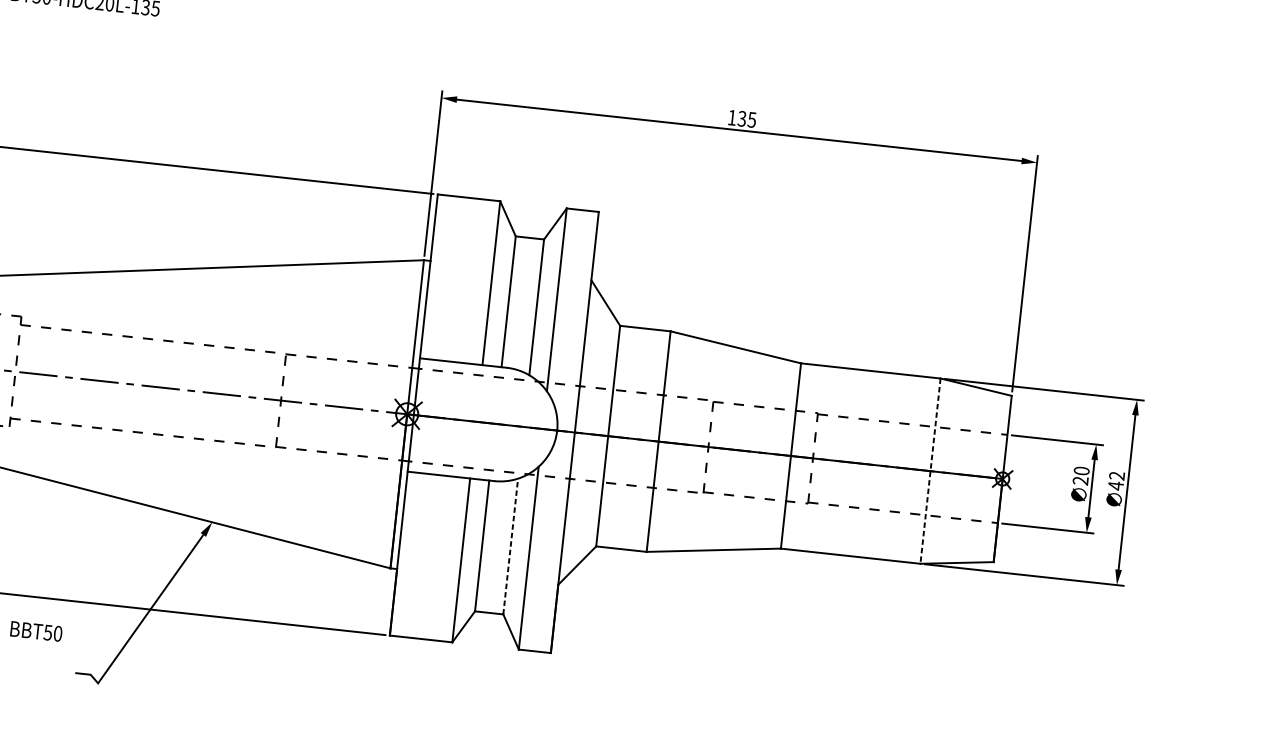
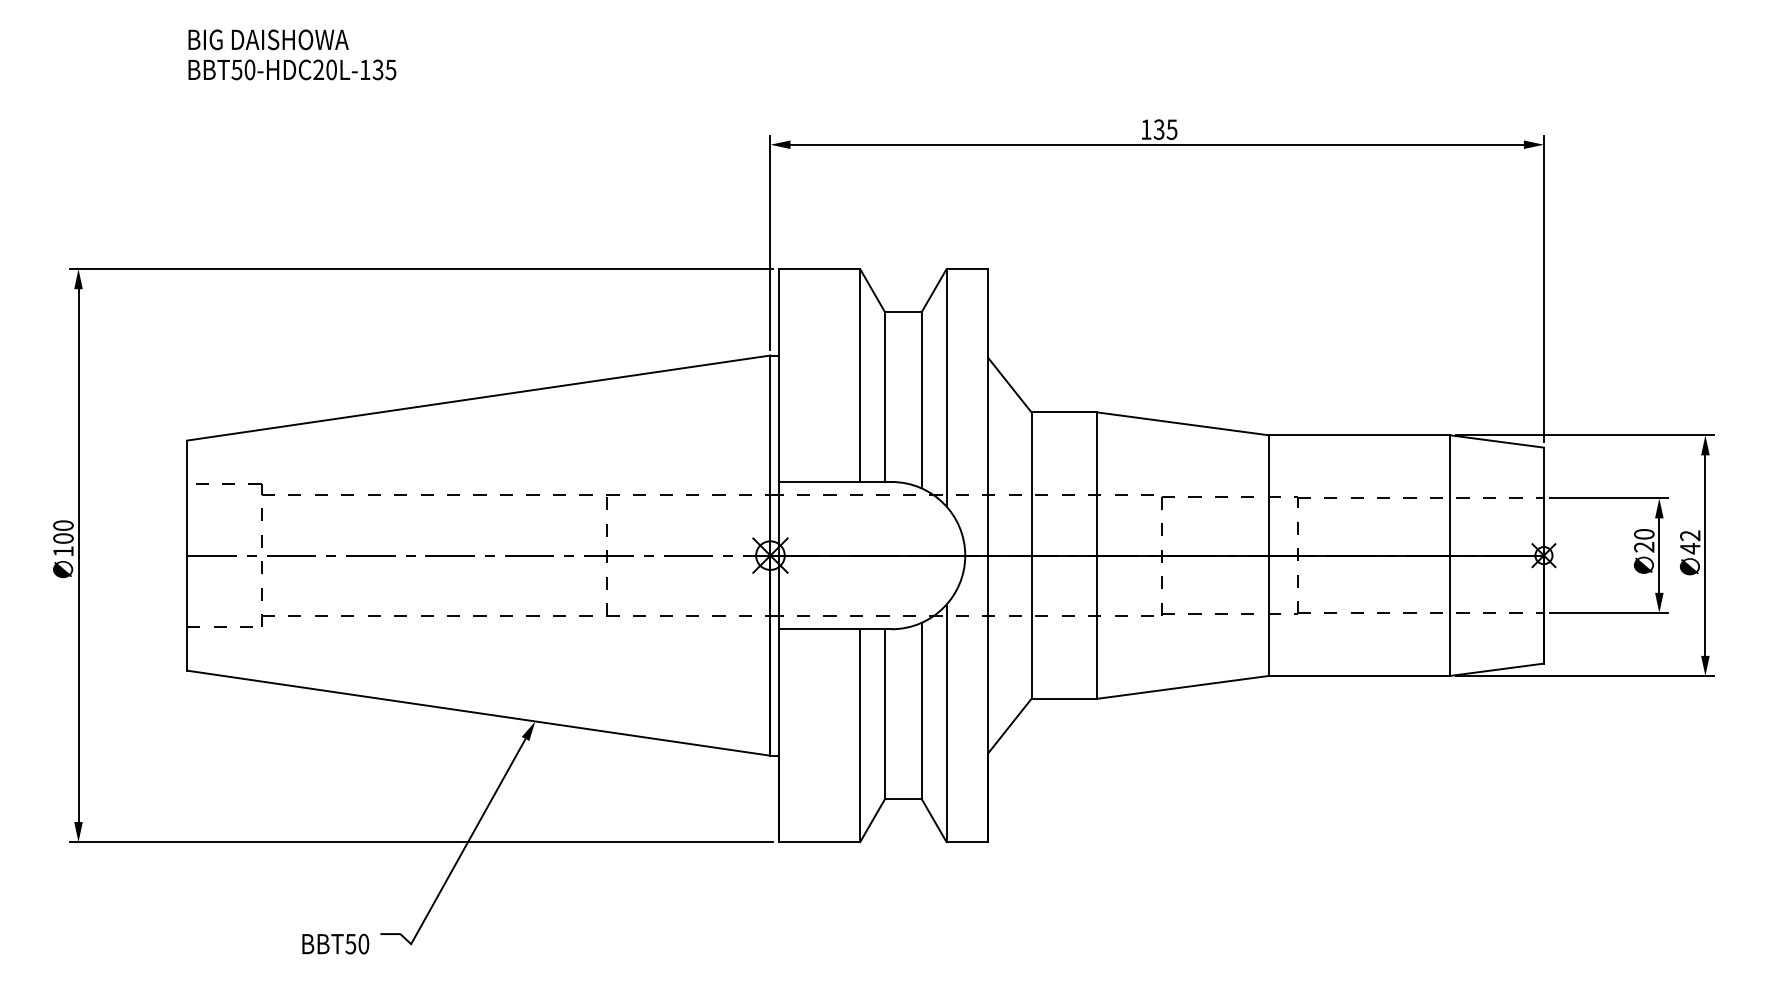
line: (930, 471) -> (1450, 556), dashed -> solid
line: (510, 546) -> (921, 710), dashed -> solid
text: (36, 630) -> (335, 943), moved

